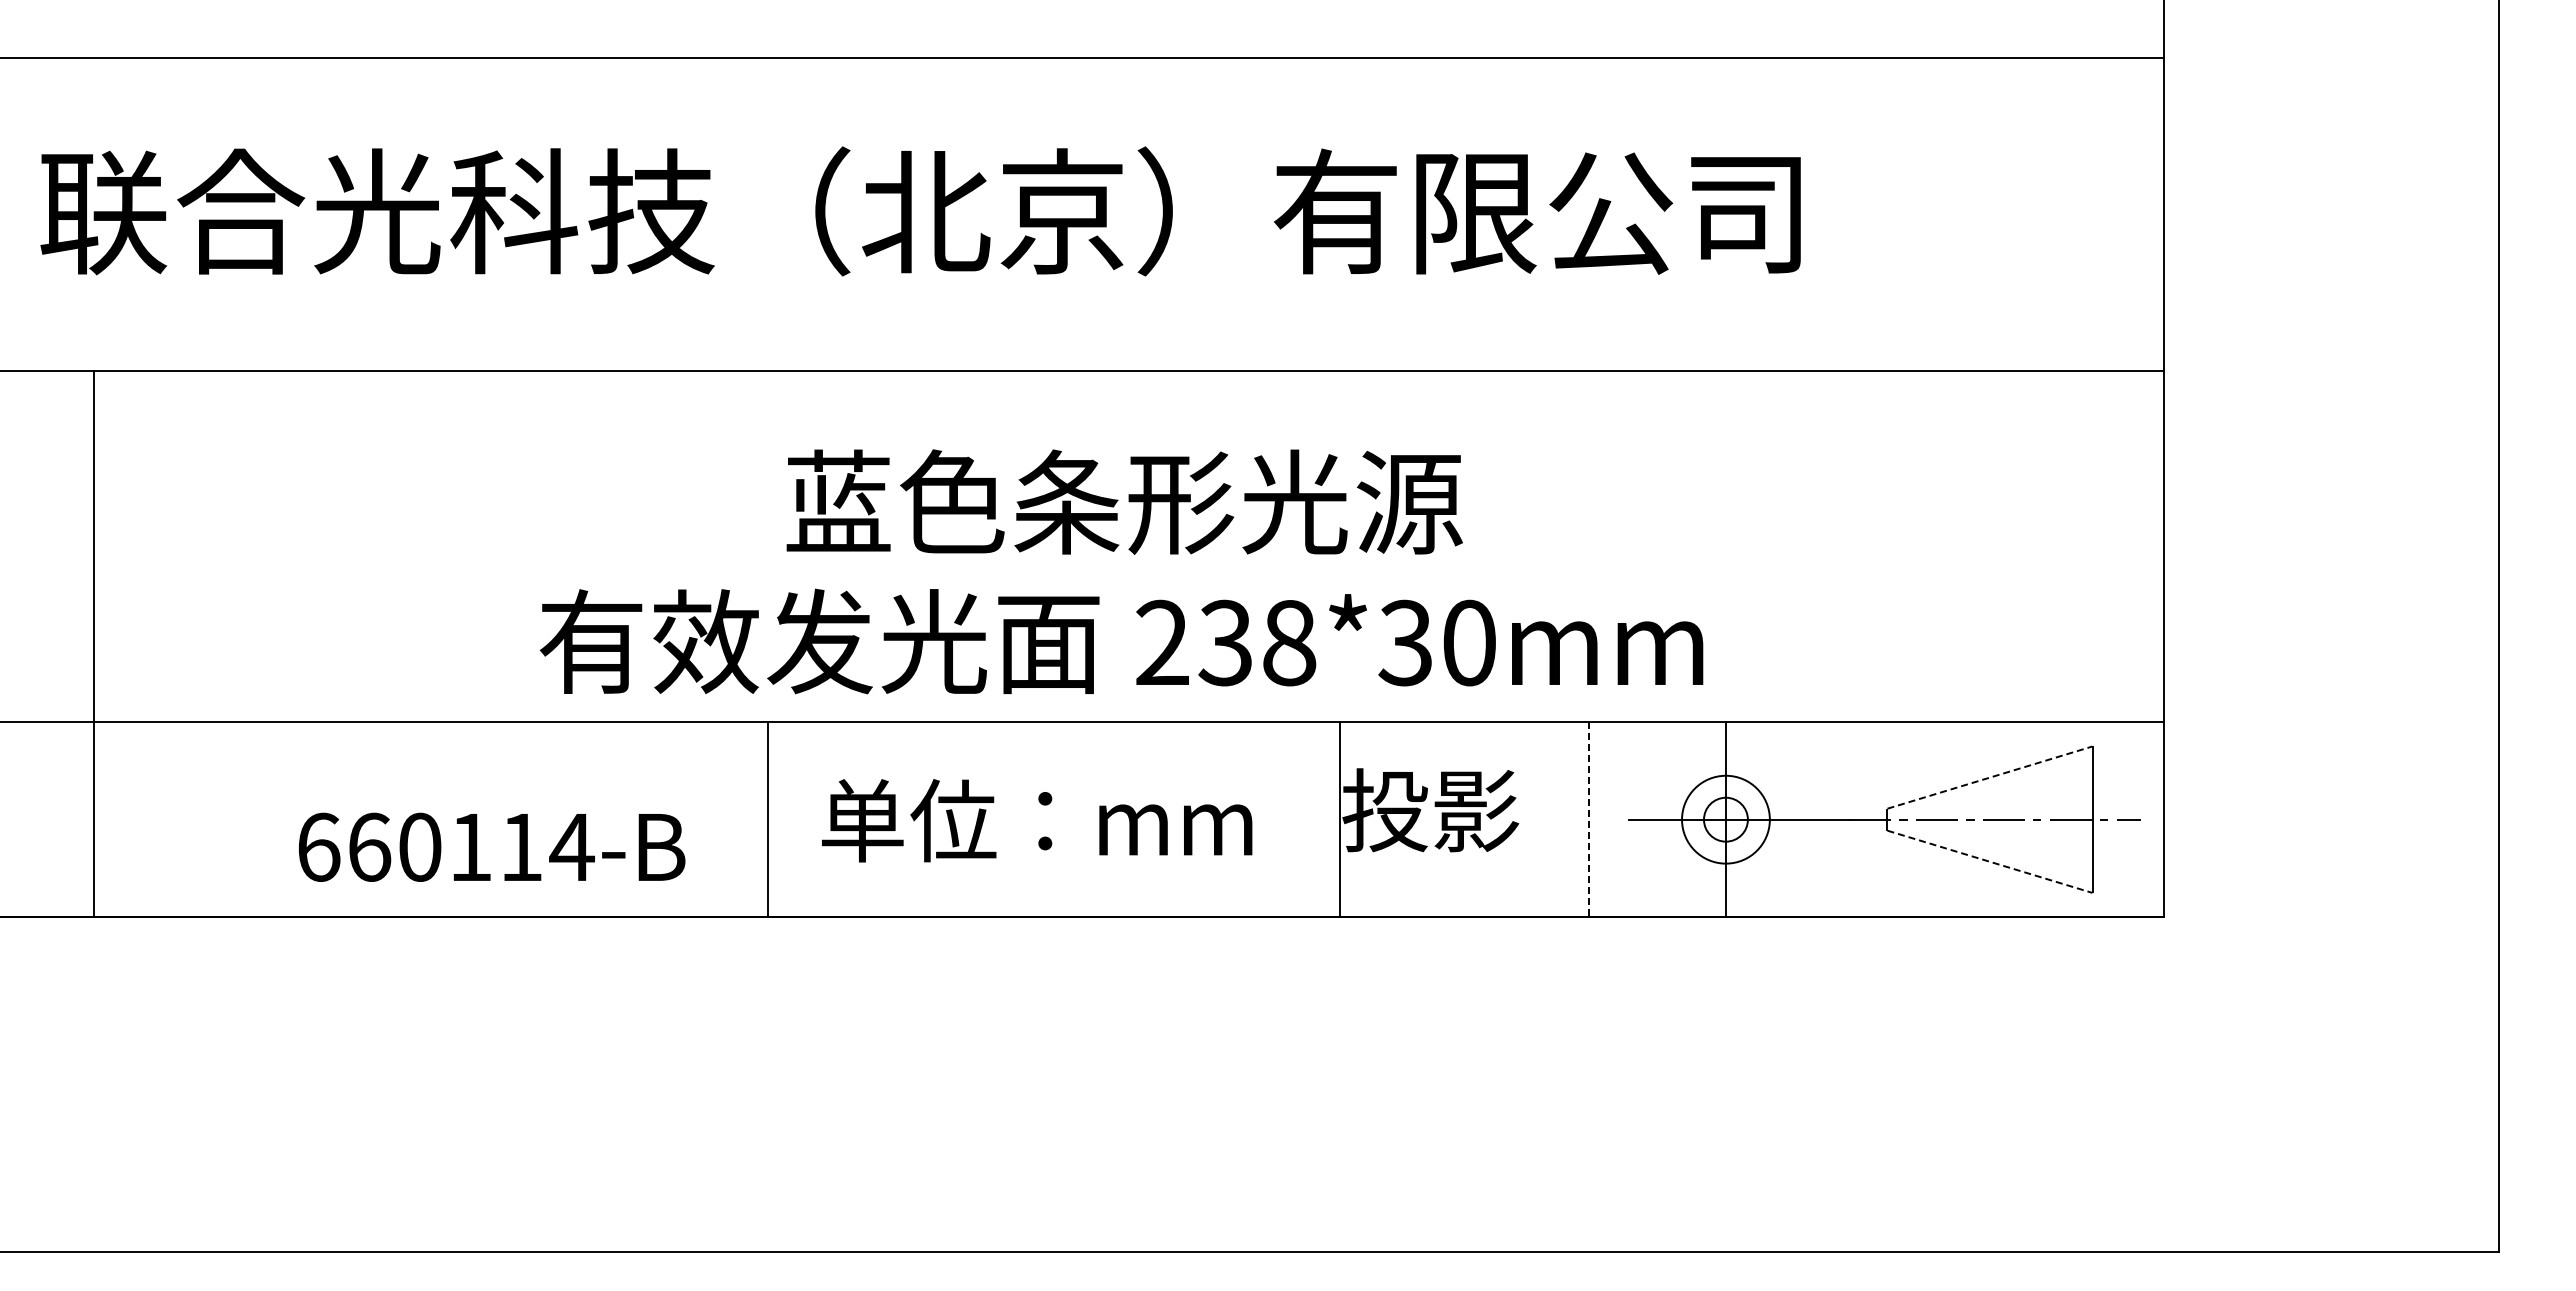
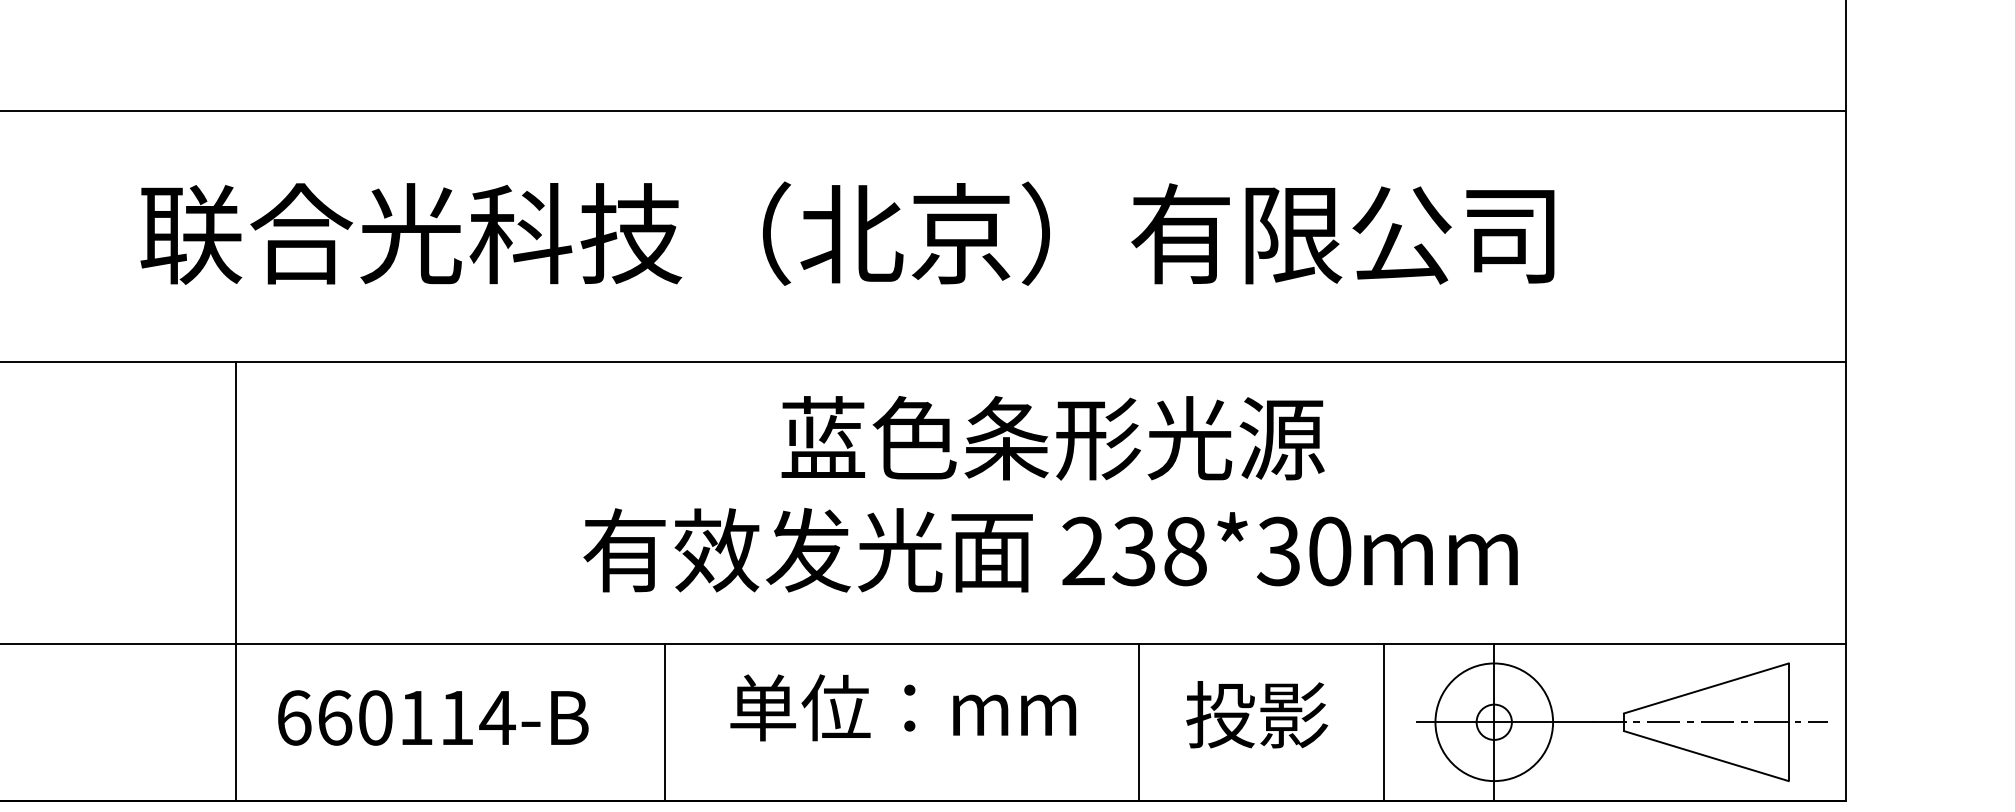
text: (1121, 571) -> (1050, 494), moved
line: (94, 643) -> (236, 580), moved
line: (1990, 777) -> (1706, 688), dashed -> solid
line: (767, 819) -> (664, 722), moved
line: (1340, 819) -> (1138, 722), moved
line: (1588, 819) -> (1383, 722), dashed -> solid
circle: (1725, 819) -> (1493, 722), size x1.67
text: (1037, 820) -> (903, 707), moved
text: (491, 846) -> (432, 717), moved
line: (1990, 861) -> (1706, 755), dashed -> solid

